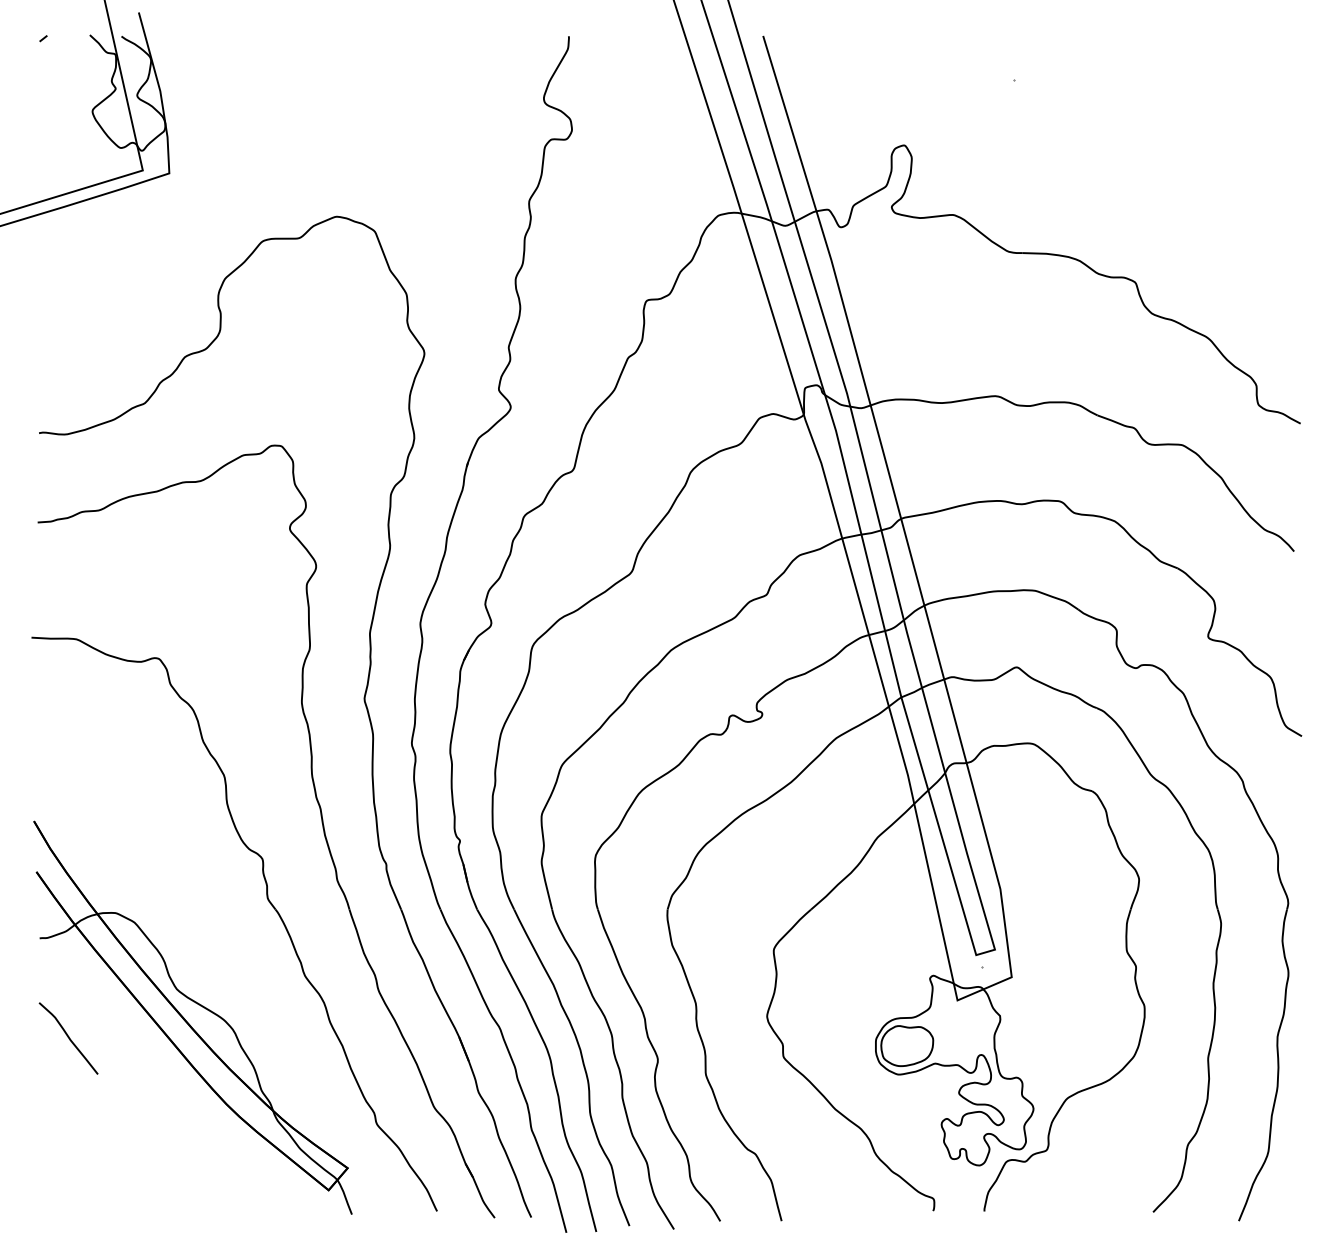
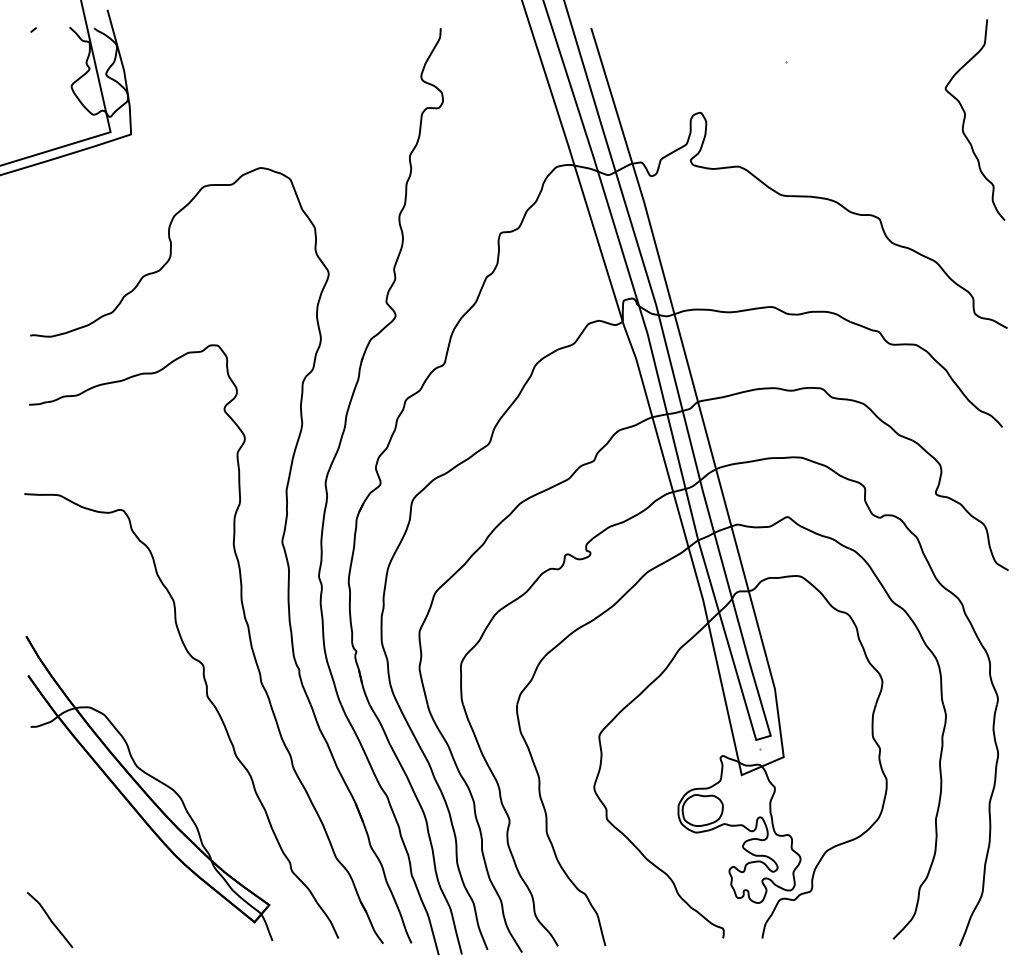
curve: (1246, 152) -> (965, 118), added
curve: (68, 1038) -> (49, 920), moved

